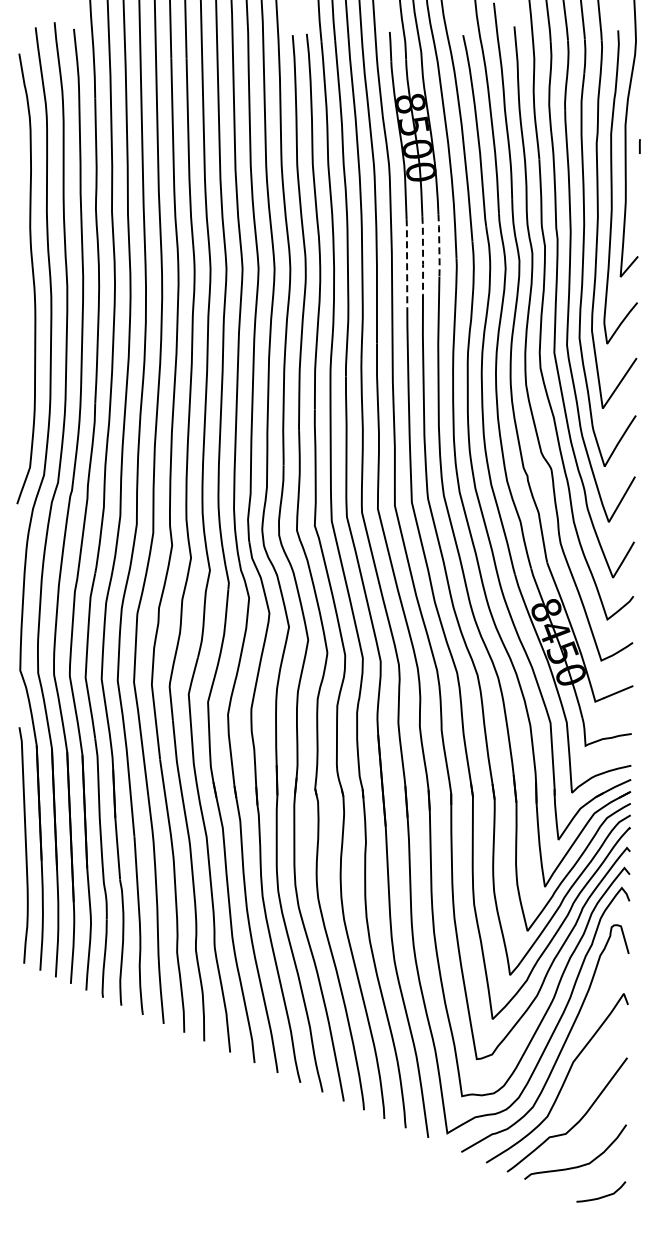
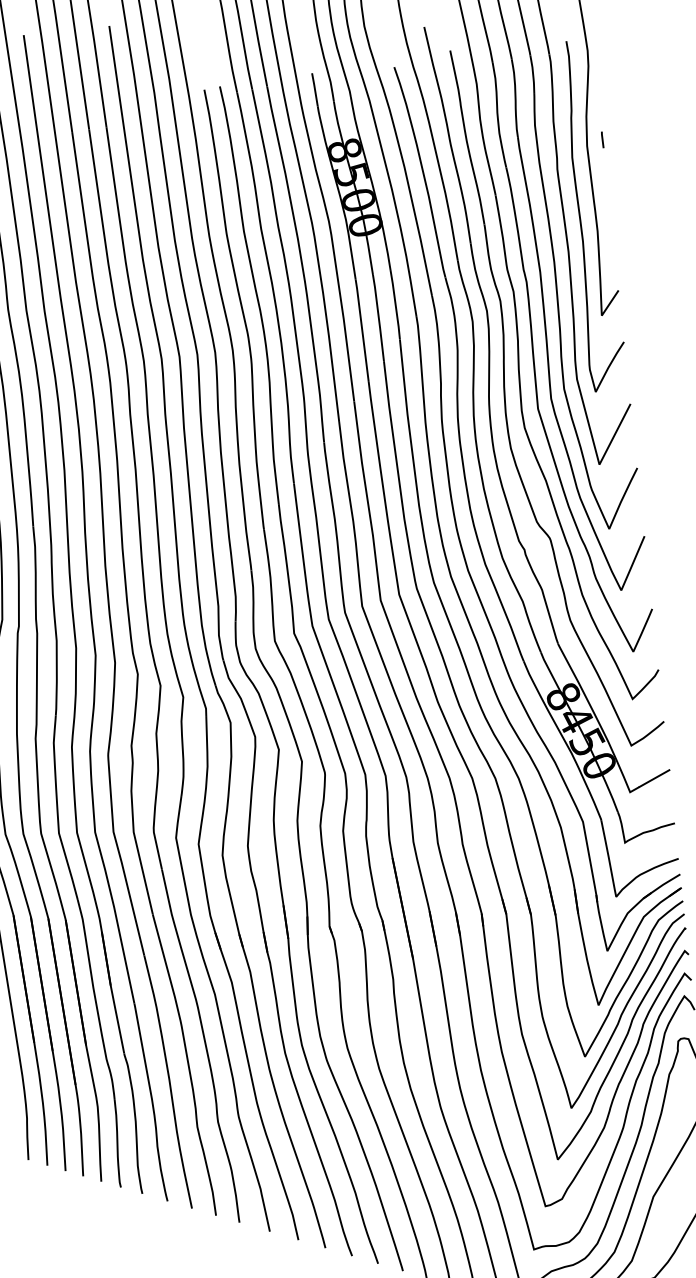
line: (639, 146) -> (602, 139), moved
line: (439, 245) -> (395, 304), dashed -> solid
line: (423, 255) -> (379, 317), dashed -> solid
line: (407, 265) -> (362, 331), dashed -> solid

